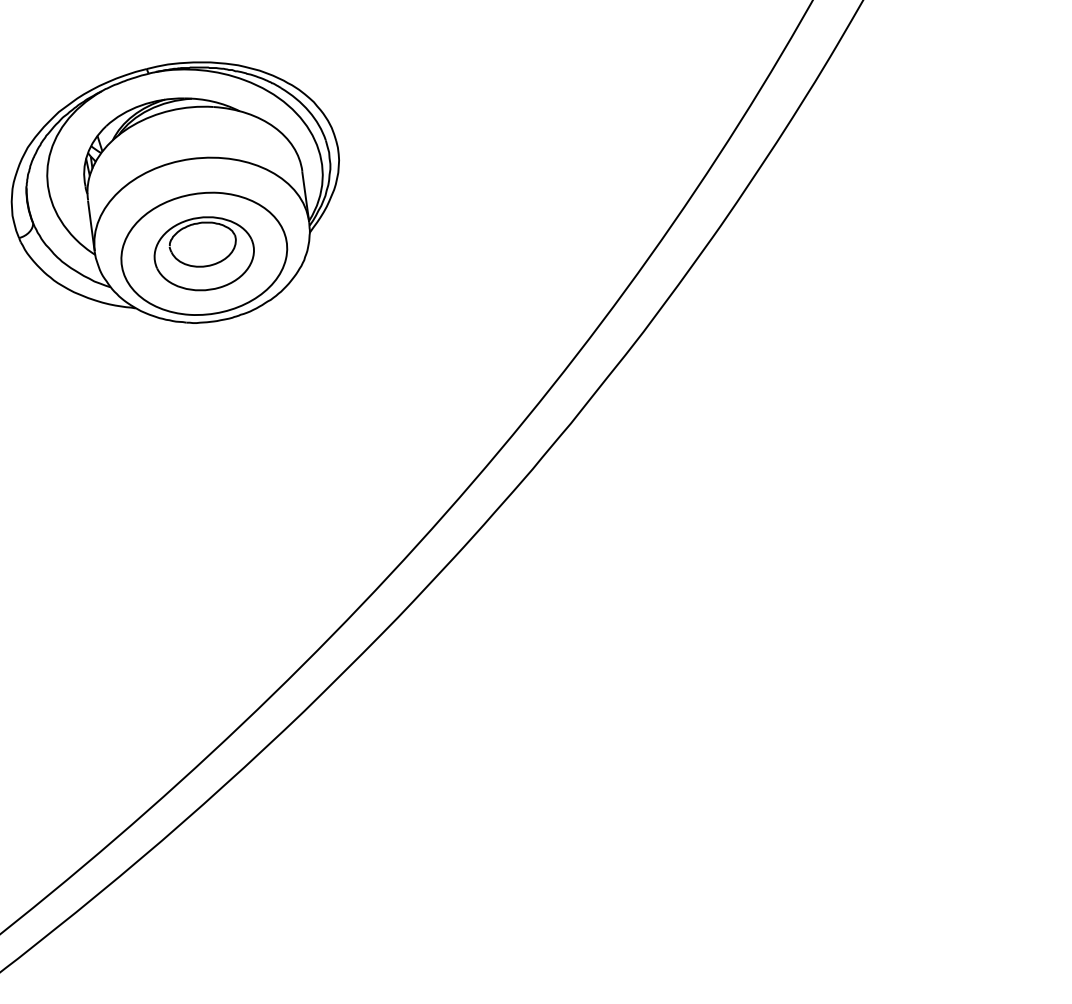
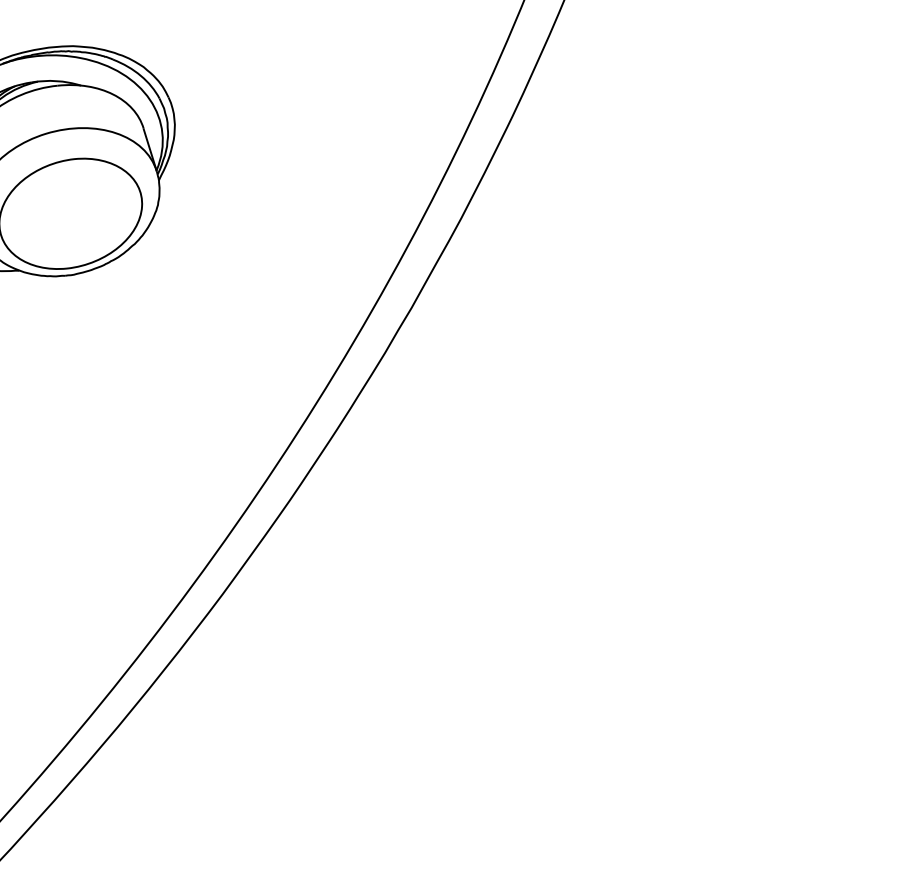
part: (203, 253) -> (70, 213), removed

